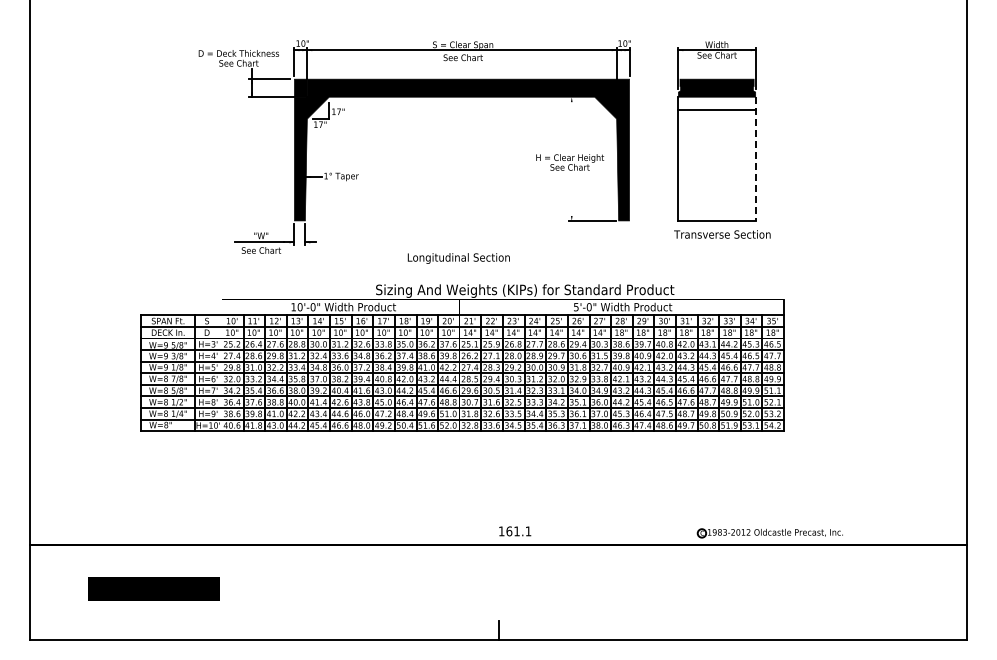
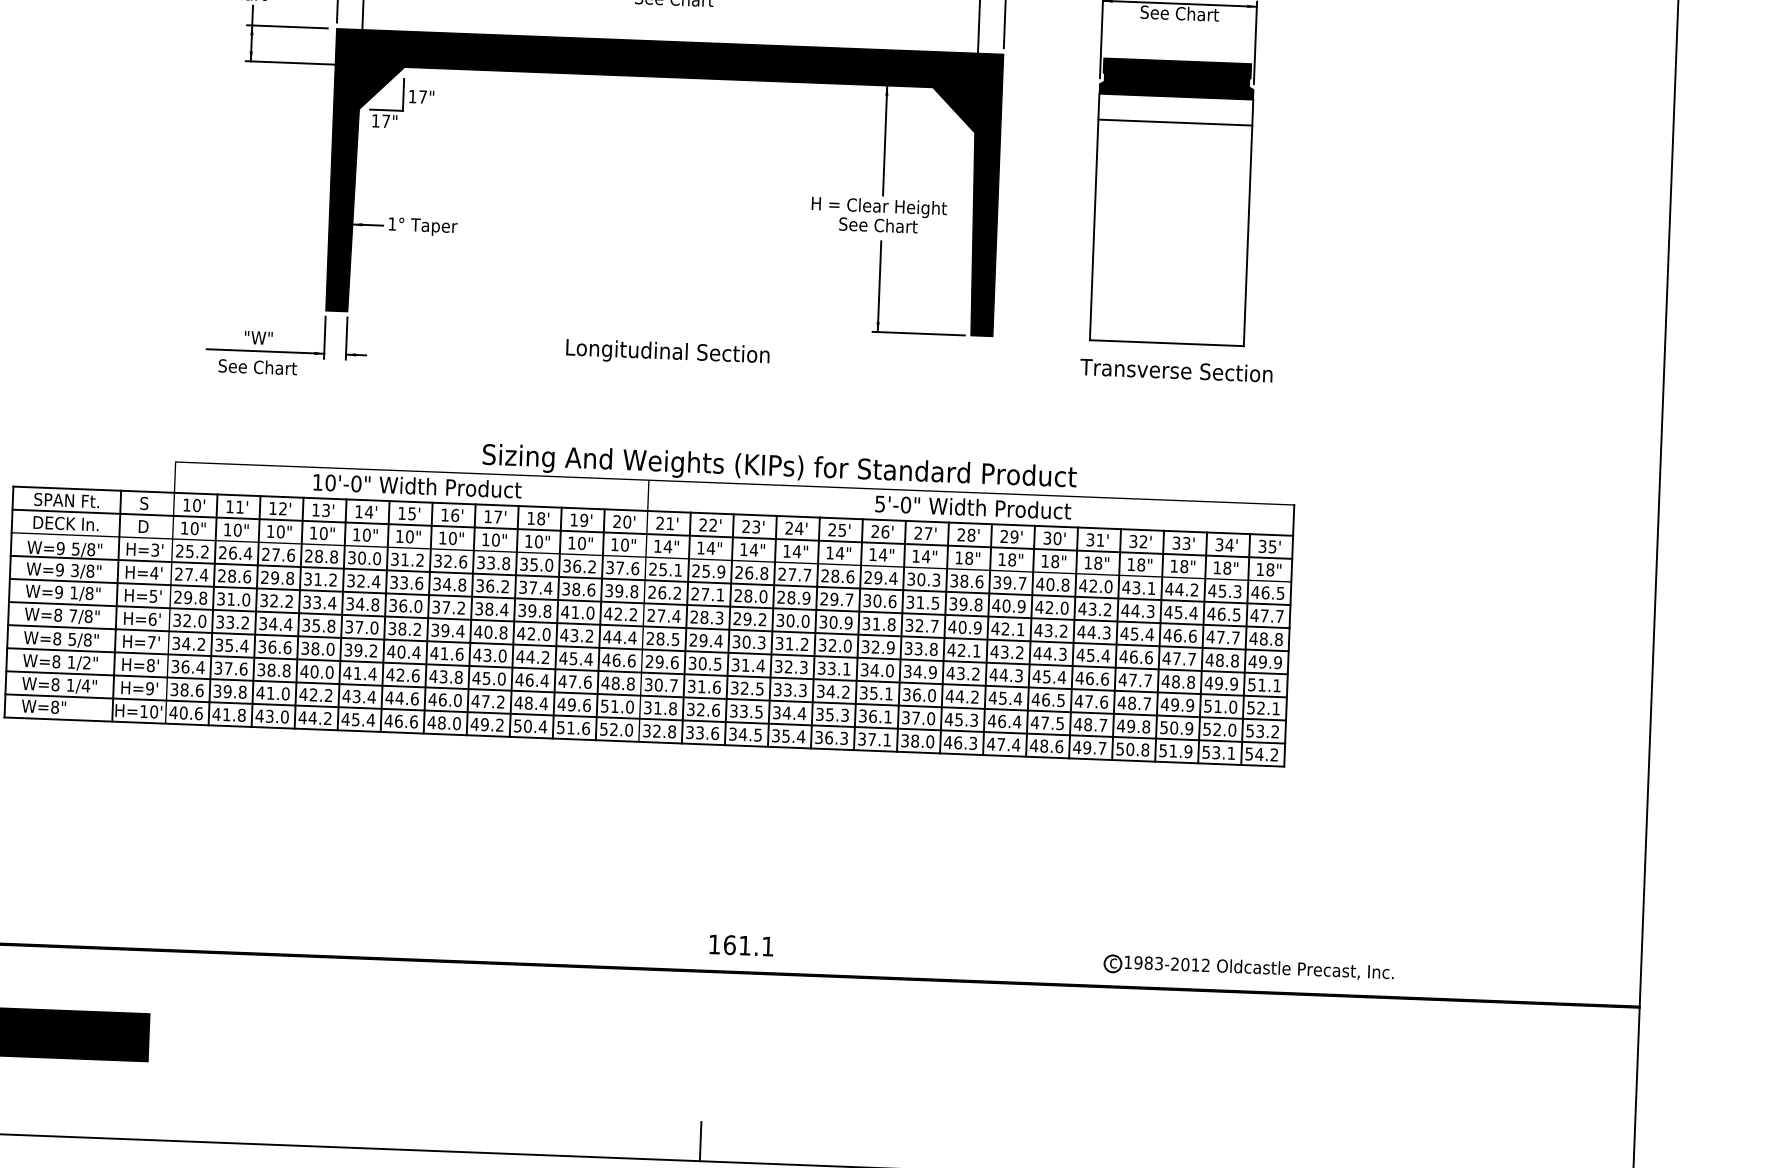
line: (571, 124) -> (884, 140), added
line: (755, 159) -> (1248, 223), dashed -> solid
line: (571, 197) -> (879, 285), added
text: (458, 258) -> (667, 352), moved

